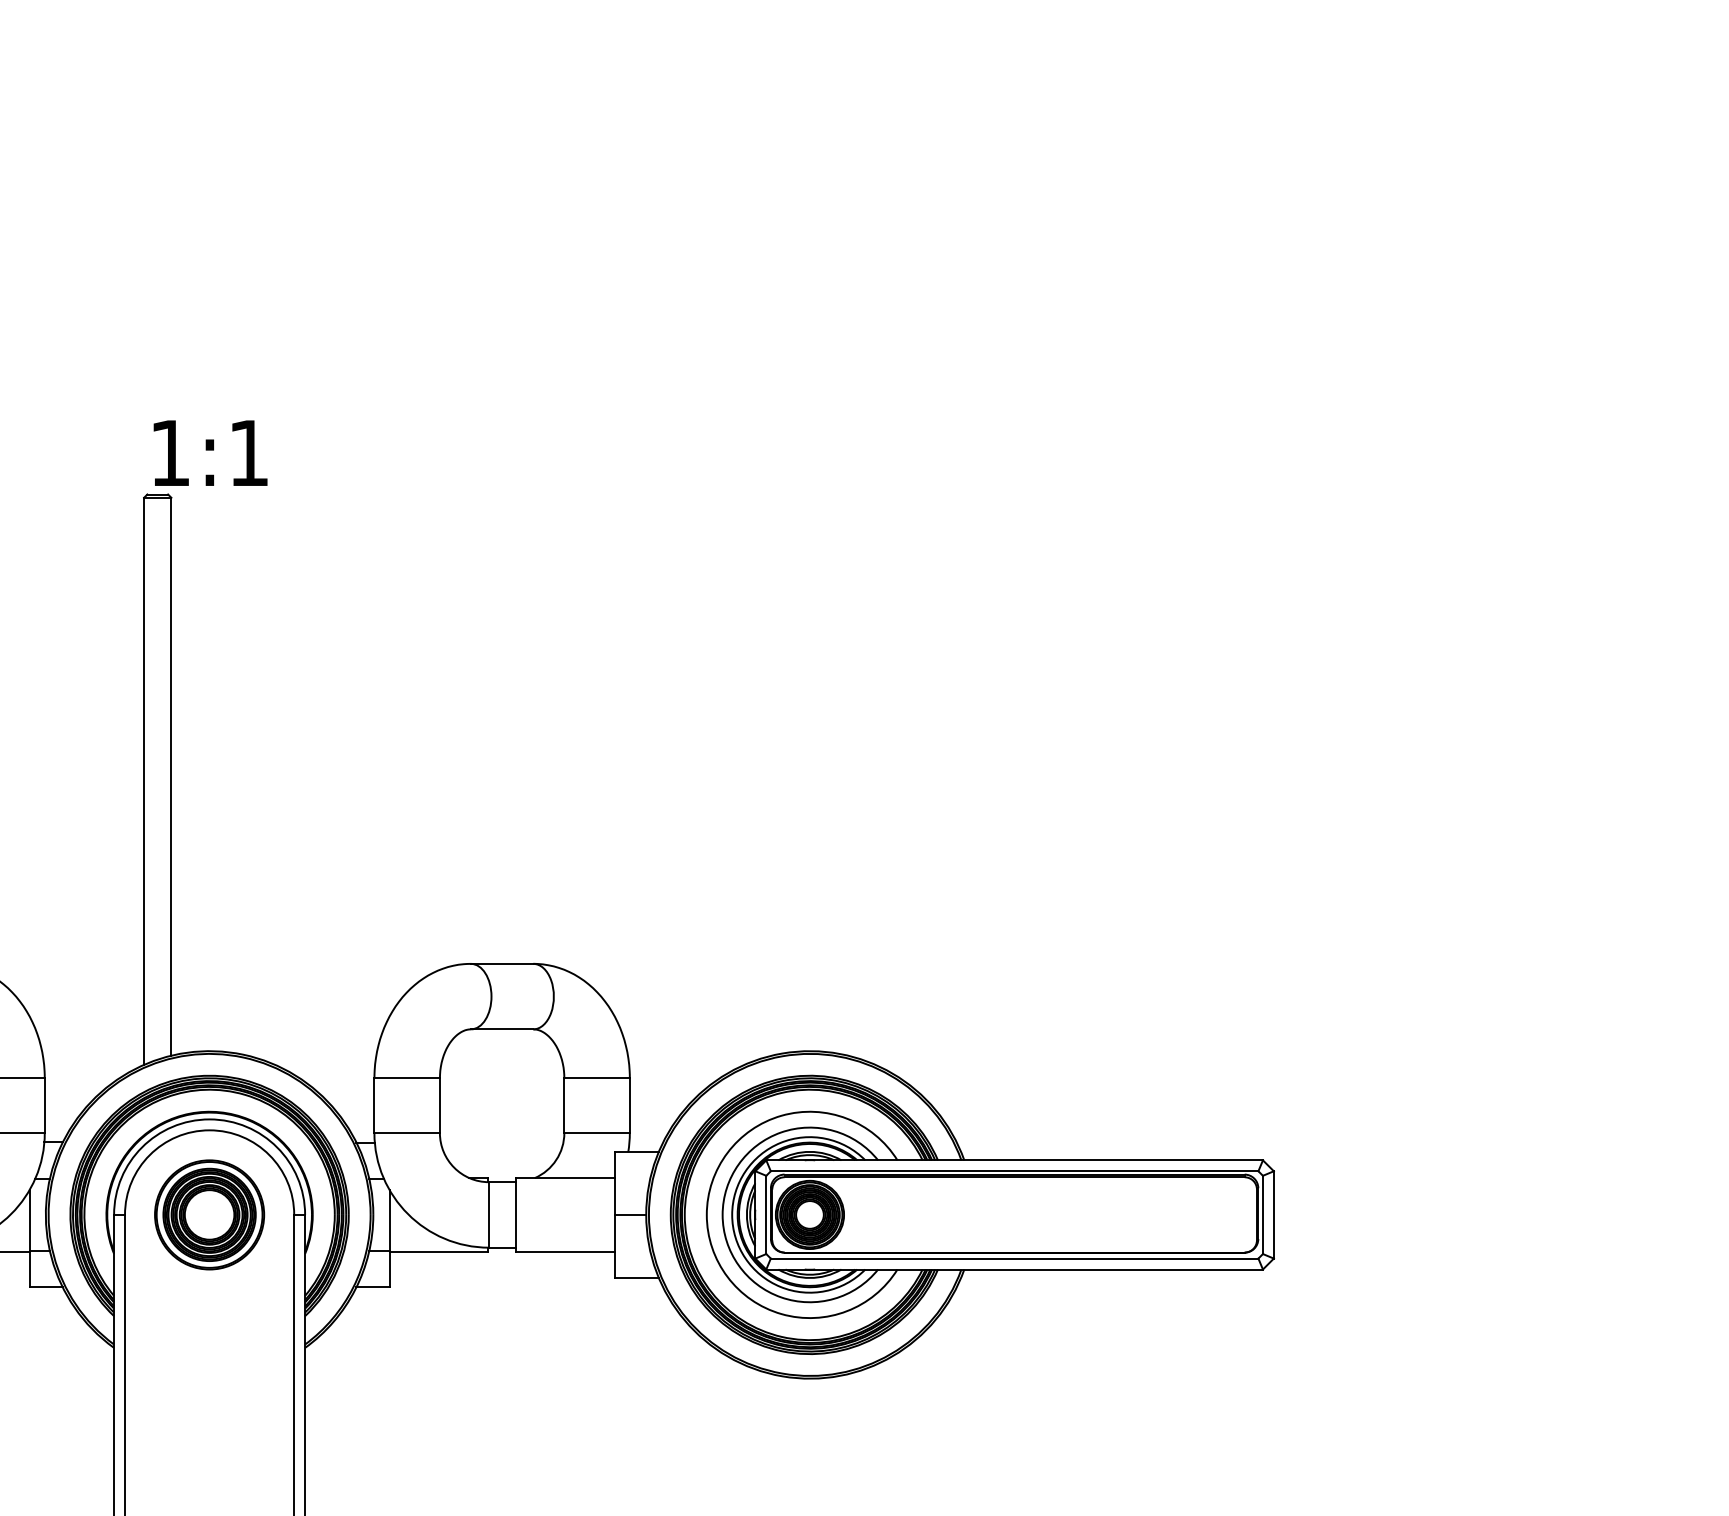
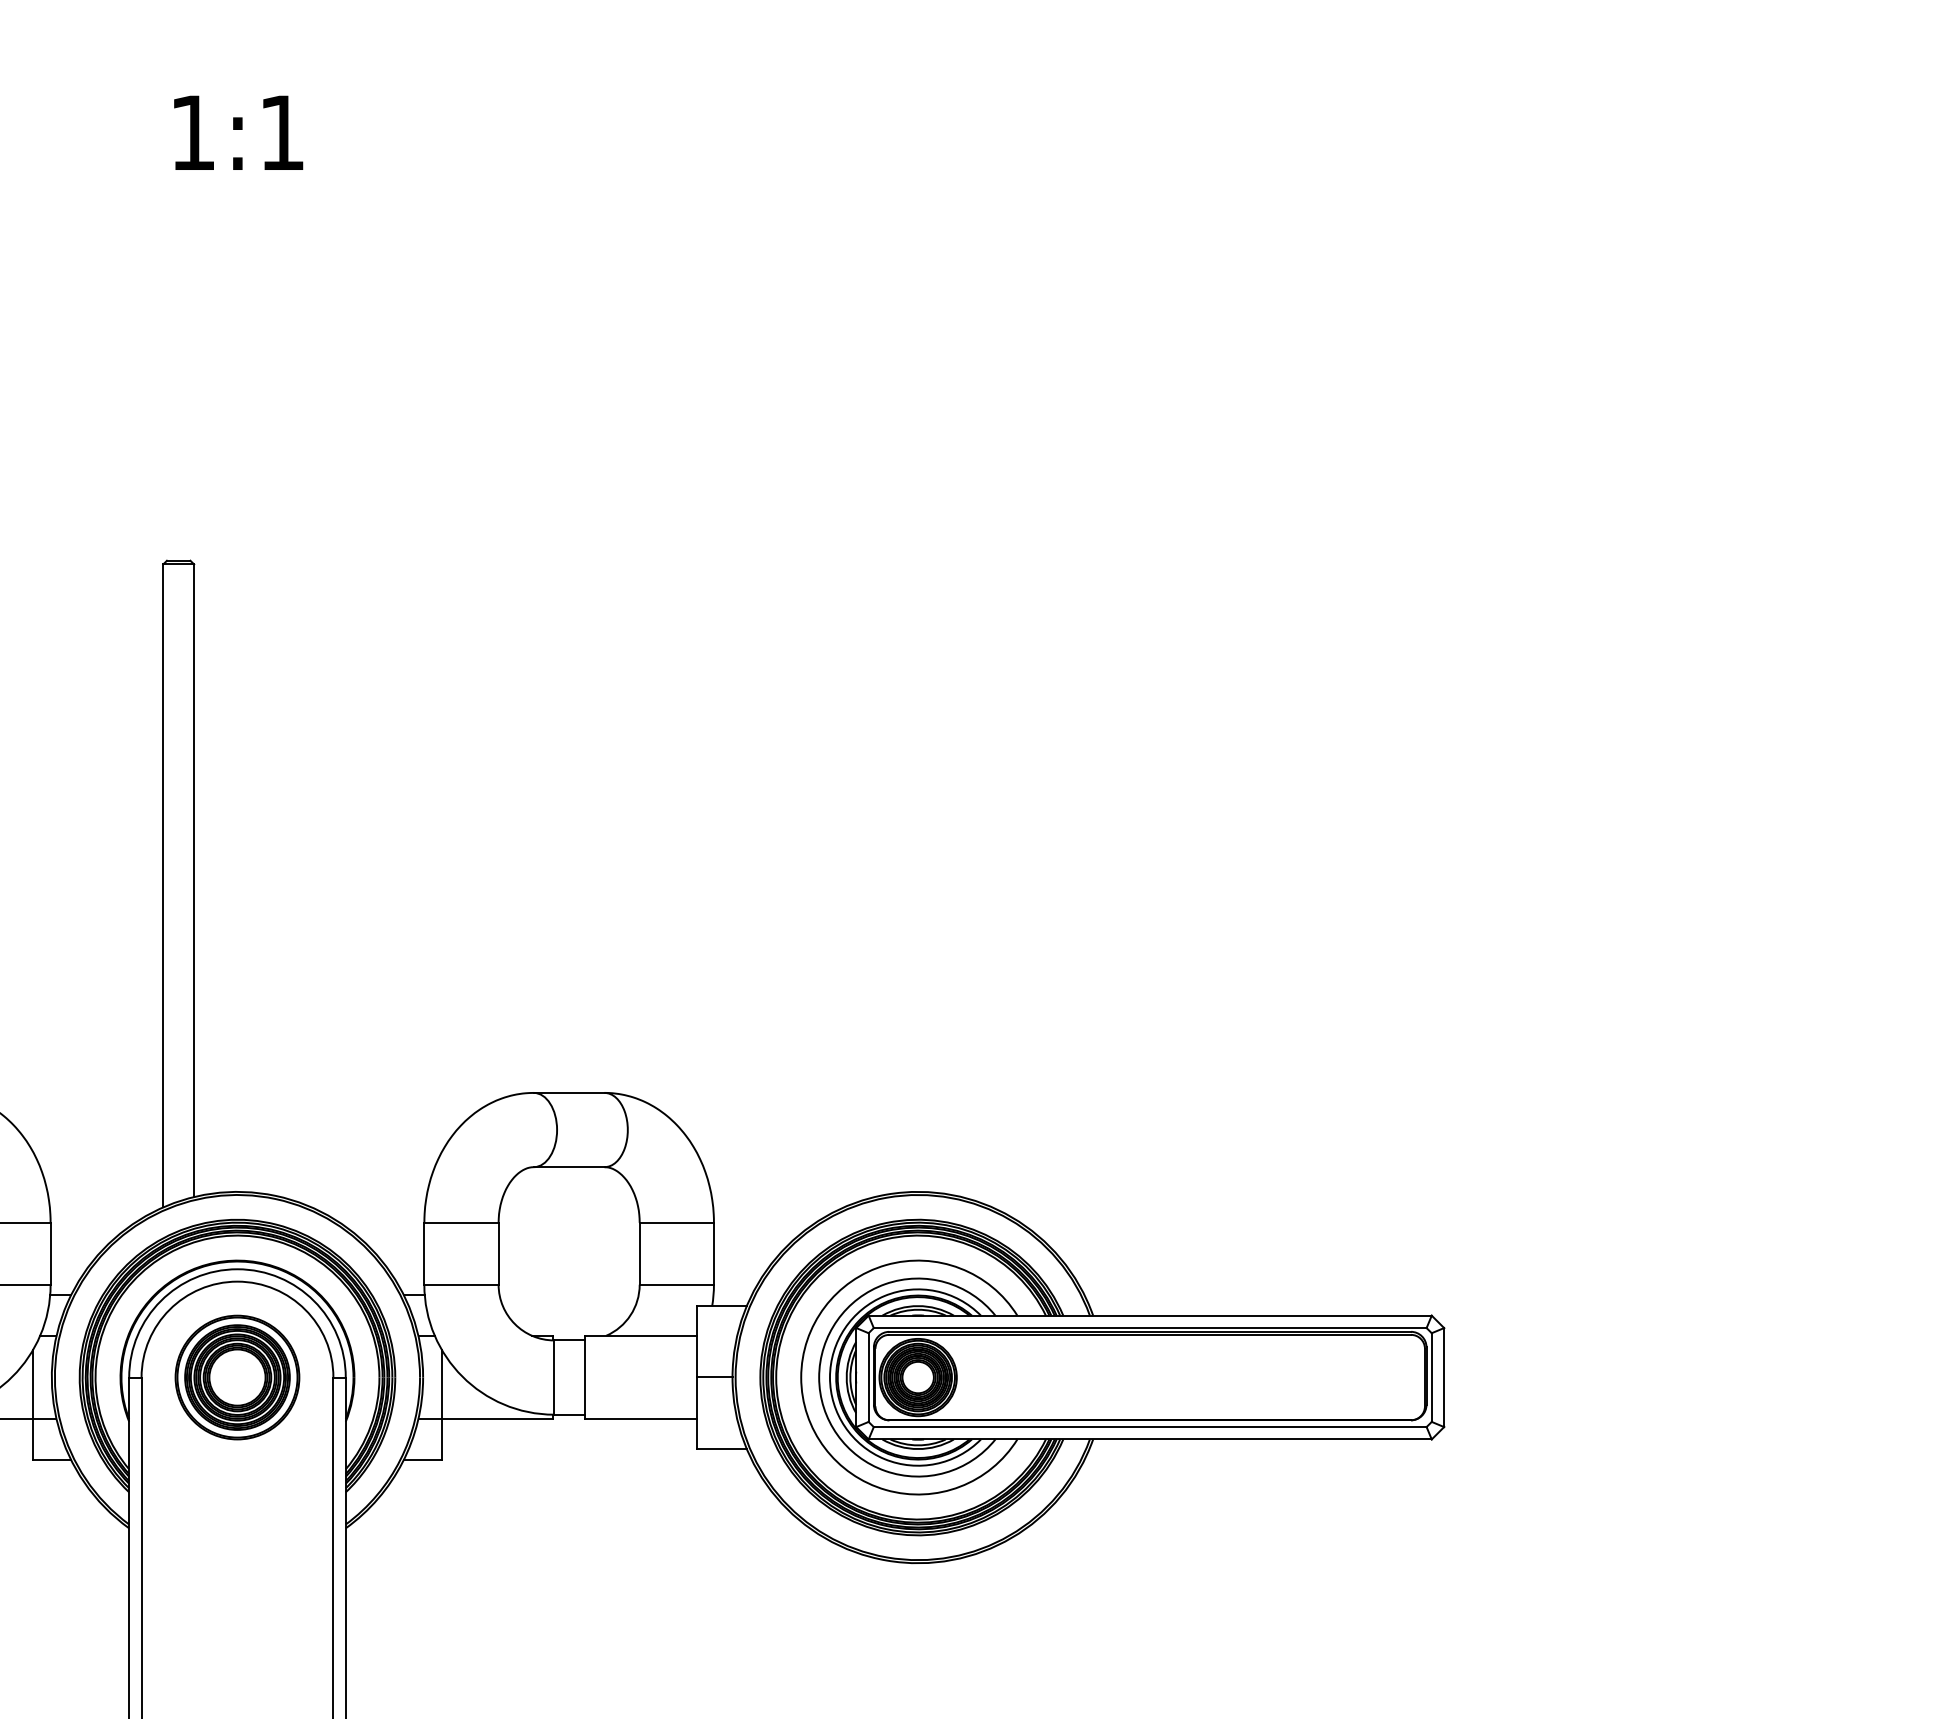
text: (210, 452) -> (238, 132), moved

